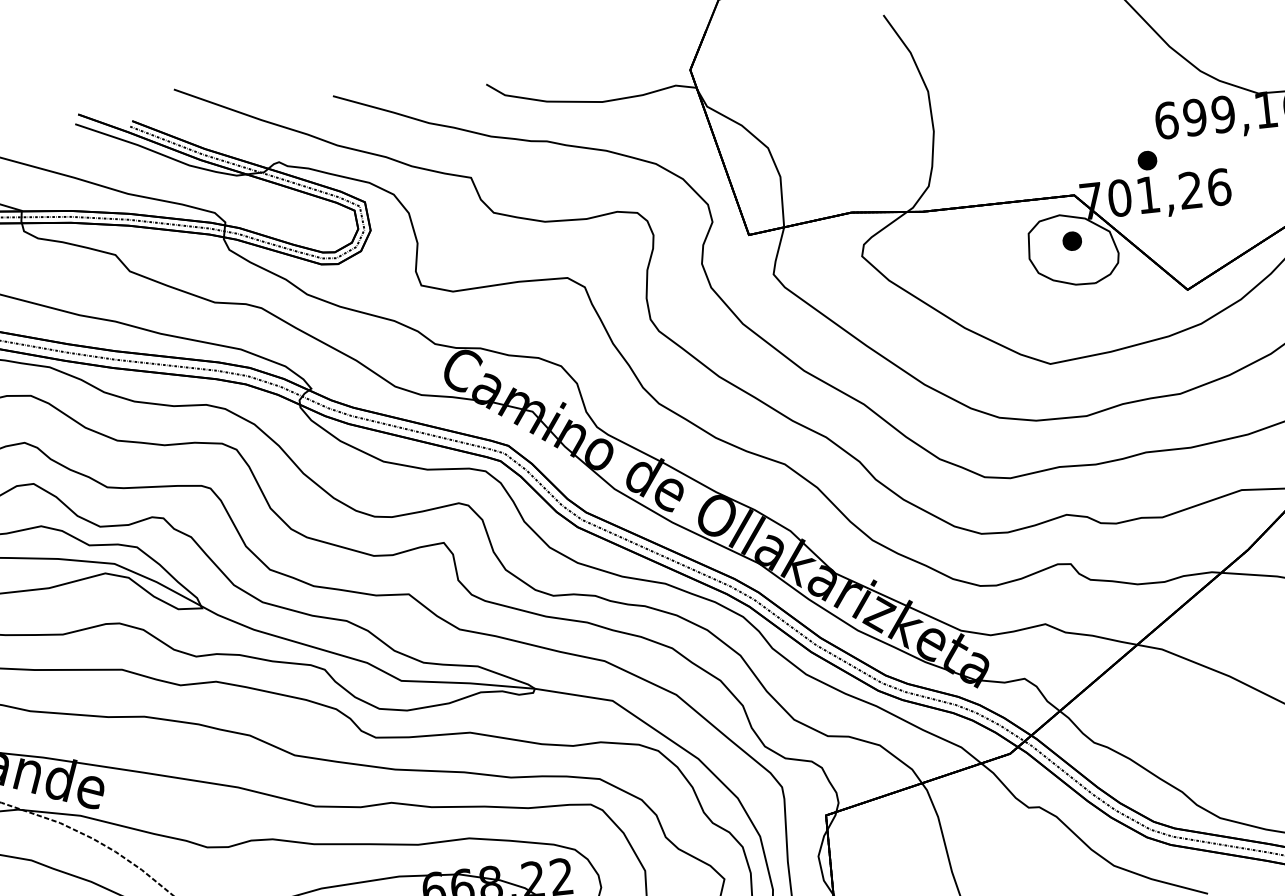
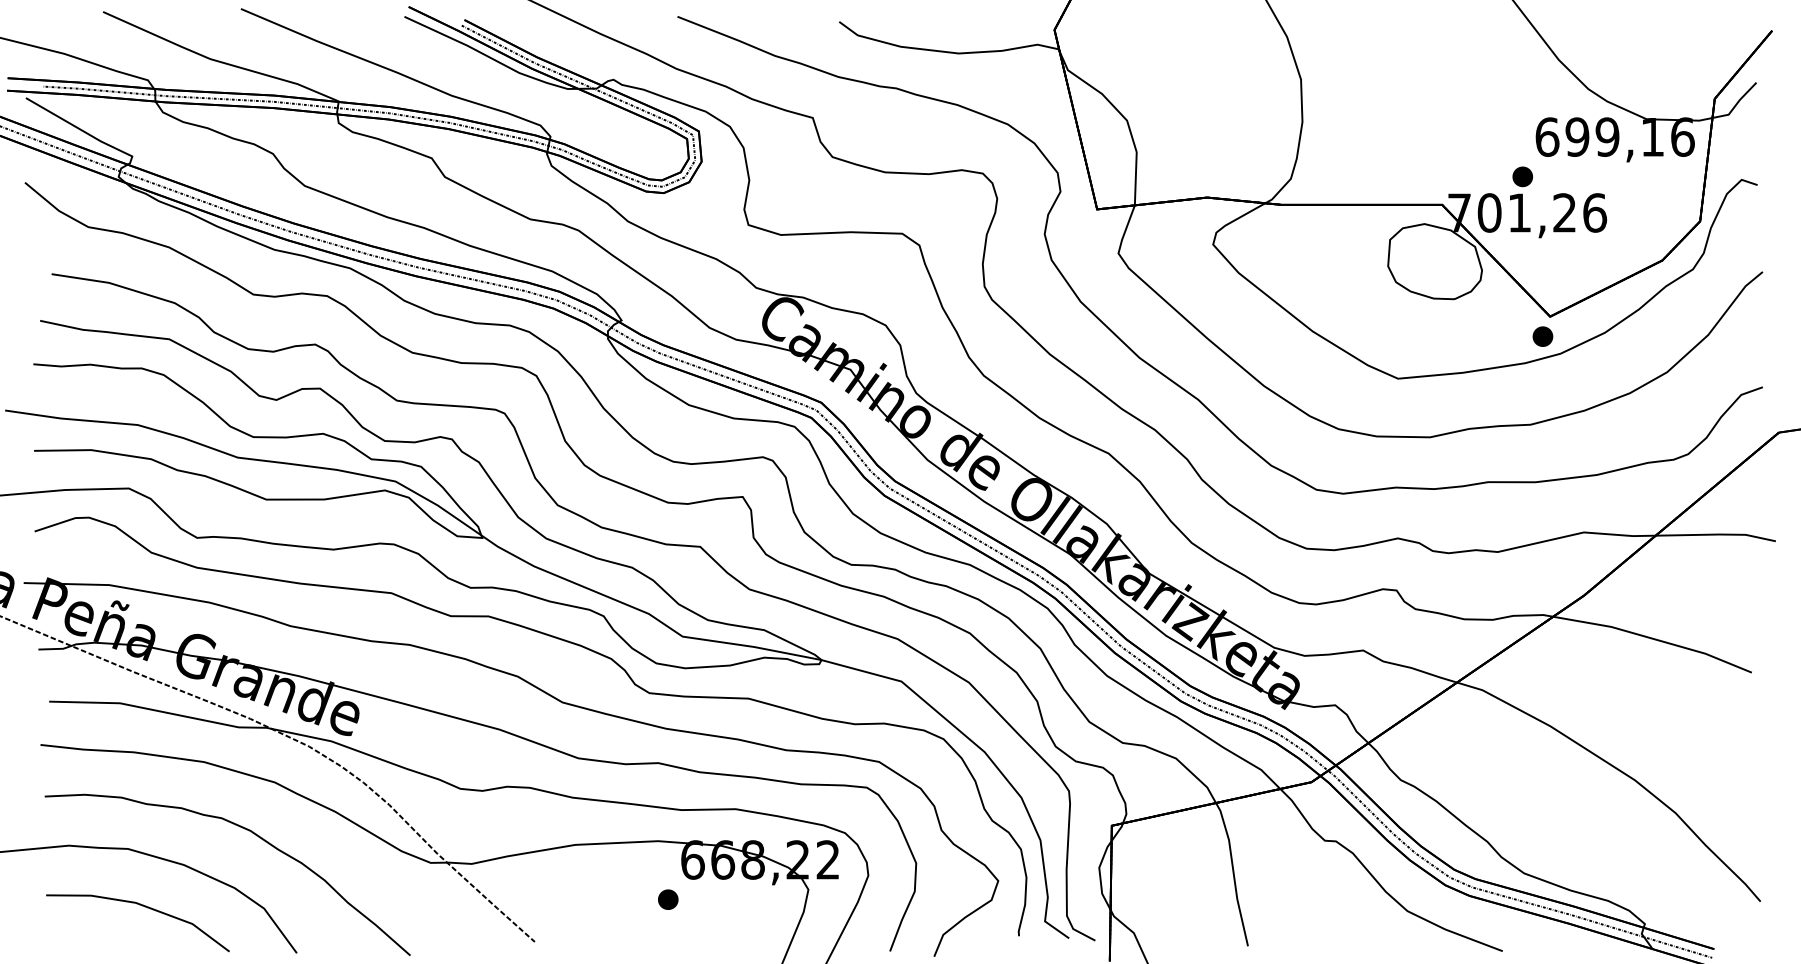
part: (1071, 241) -> (1542, 336), moved

